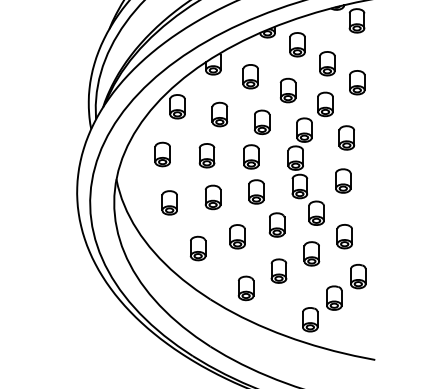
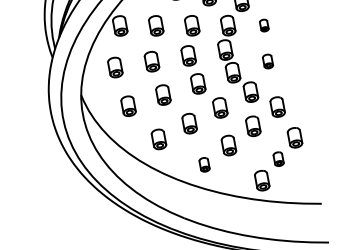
part: (346, 137) -> (263, 25), size x0.6
part: (343, 180) -> (268, 61), size x0.7
part: (245, 288) -> (204, 164), size x0.7
part: (334, 297) -> (278, 158), size x0.7

